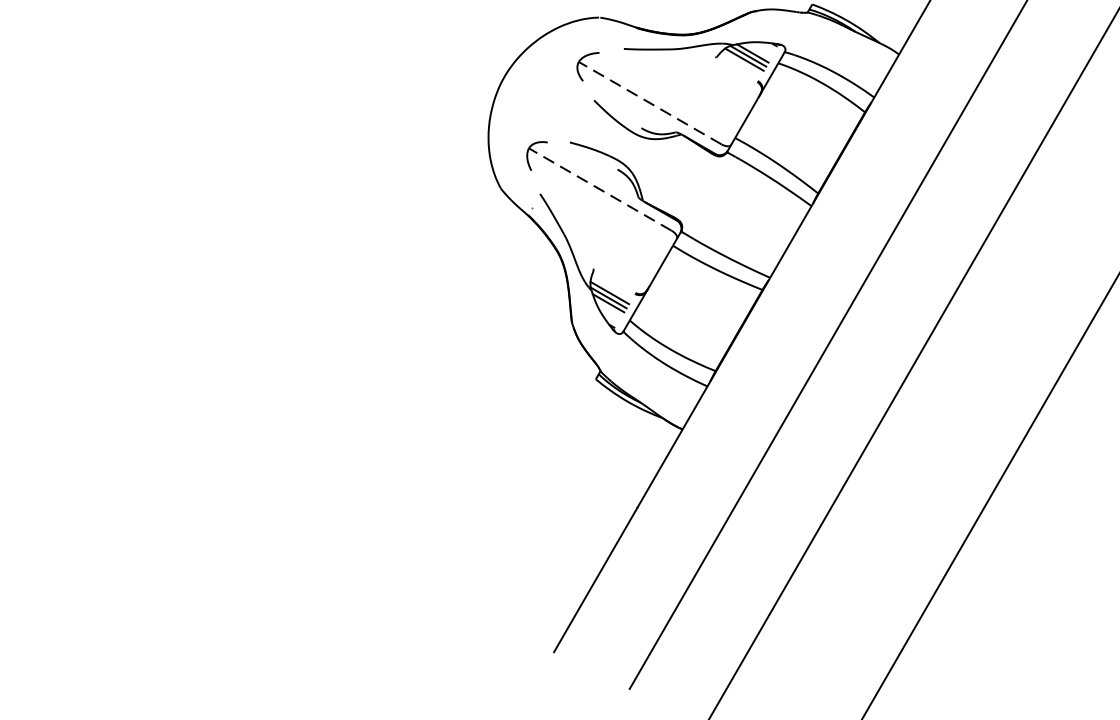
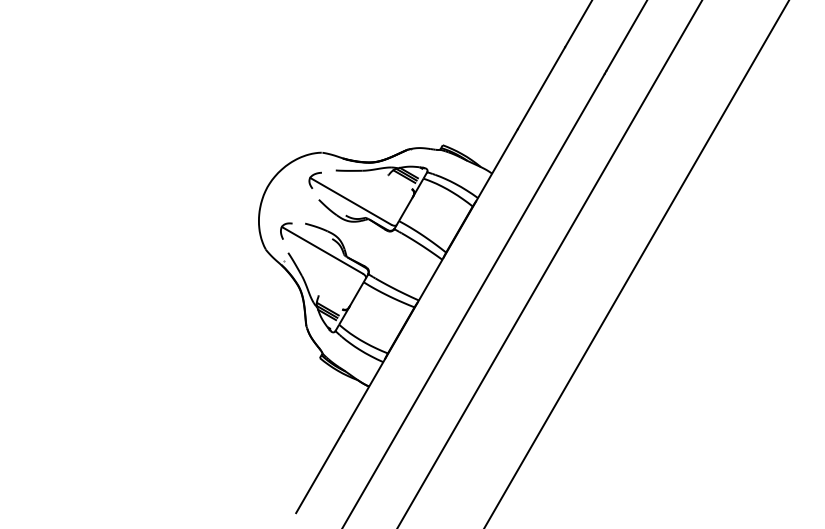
line: (649, 103) -> (350, 201), dashed -> solid
line: (600, 189) -> (322, 250), dashed -> solid

